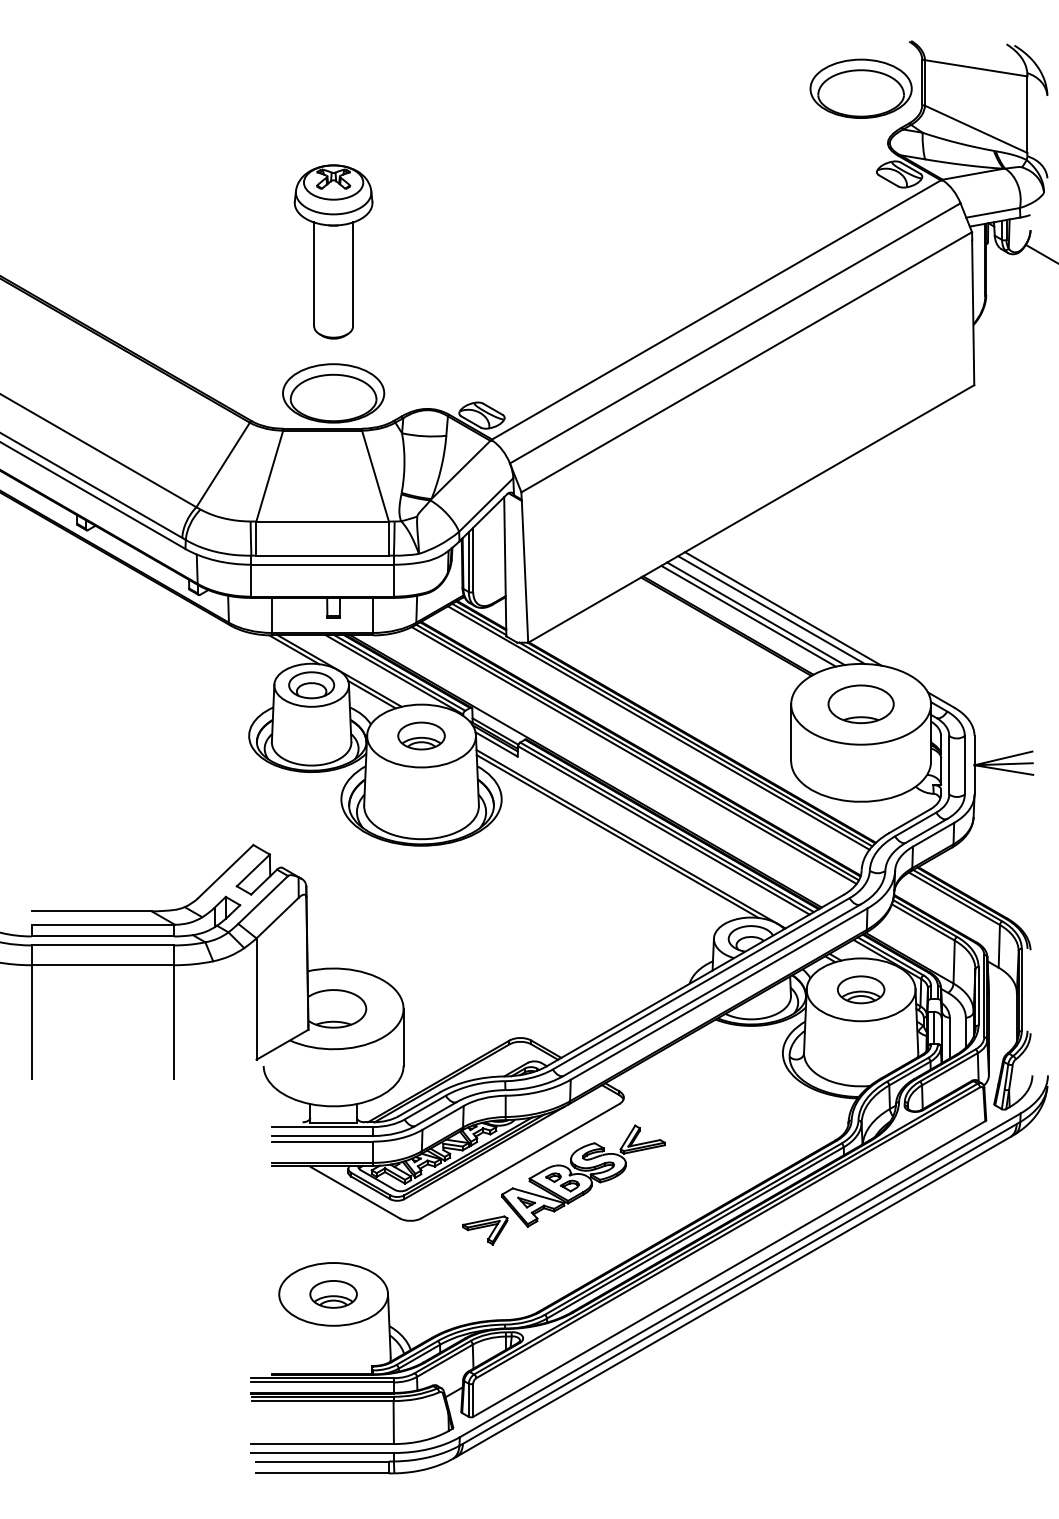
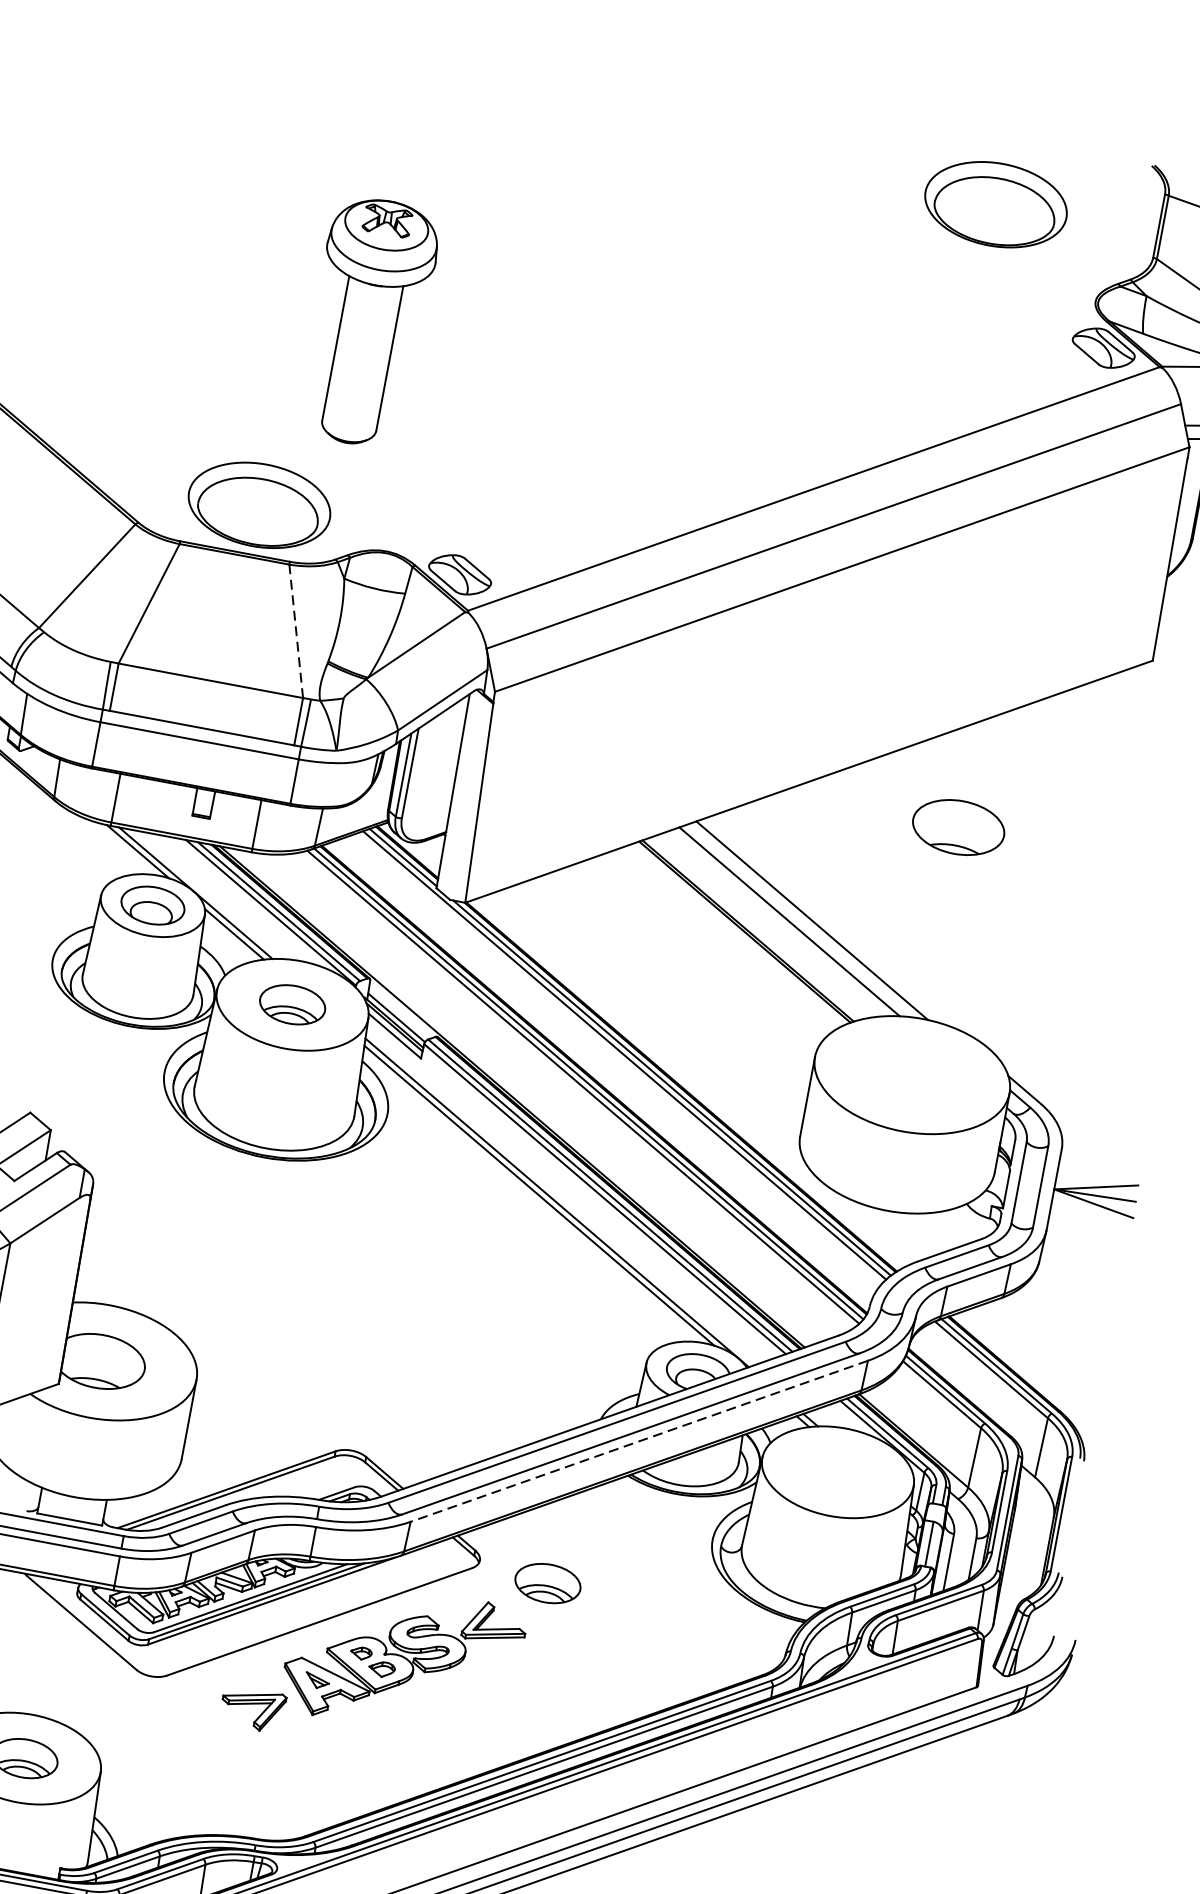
part: (860, 88) -> (995, 204), moved
part: (333, 251) -> (368, 321), moved
line: (375, 475) -> (296, 630), solid -> dashed
line: (783, 608) -> (829, 921), removed
line: (748, 615) -> (778, 922), removed
part: (860, 704) -> (957, 827), moved
part: (861, 989) -> (548, 1583), moved
line: (718, 994) -> (638, 1441), solid -> dashed

